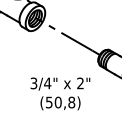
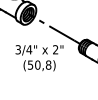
text: (60, 94) -> (39, 58), moved

